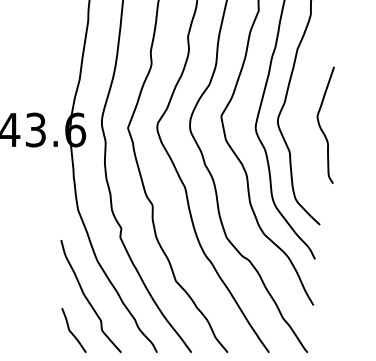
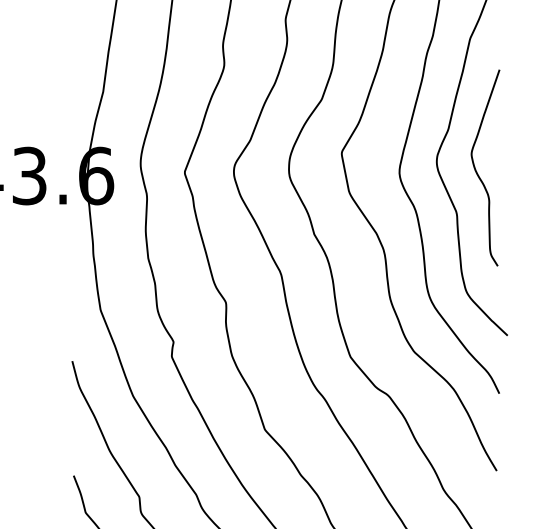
curve: (320, 124) -> (476, 166), moved

